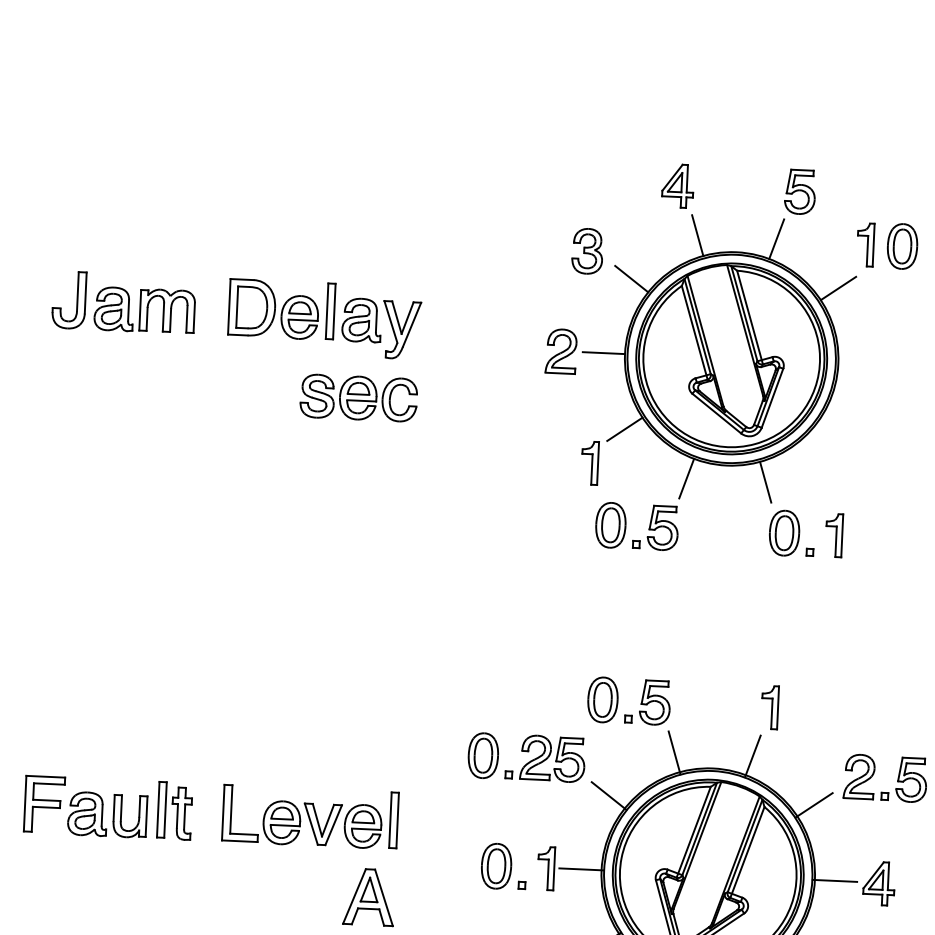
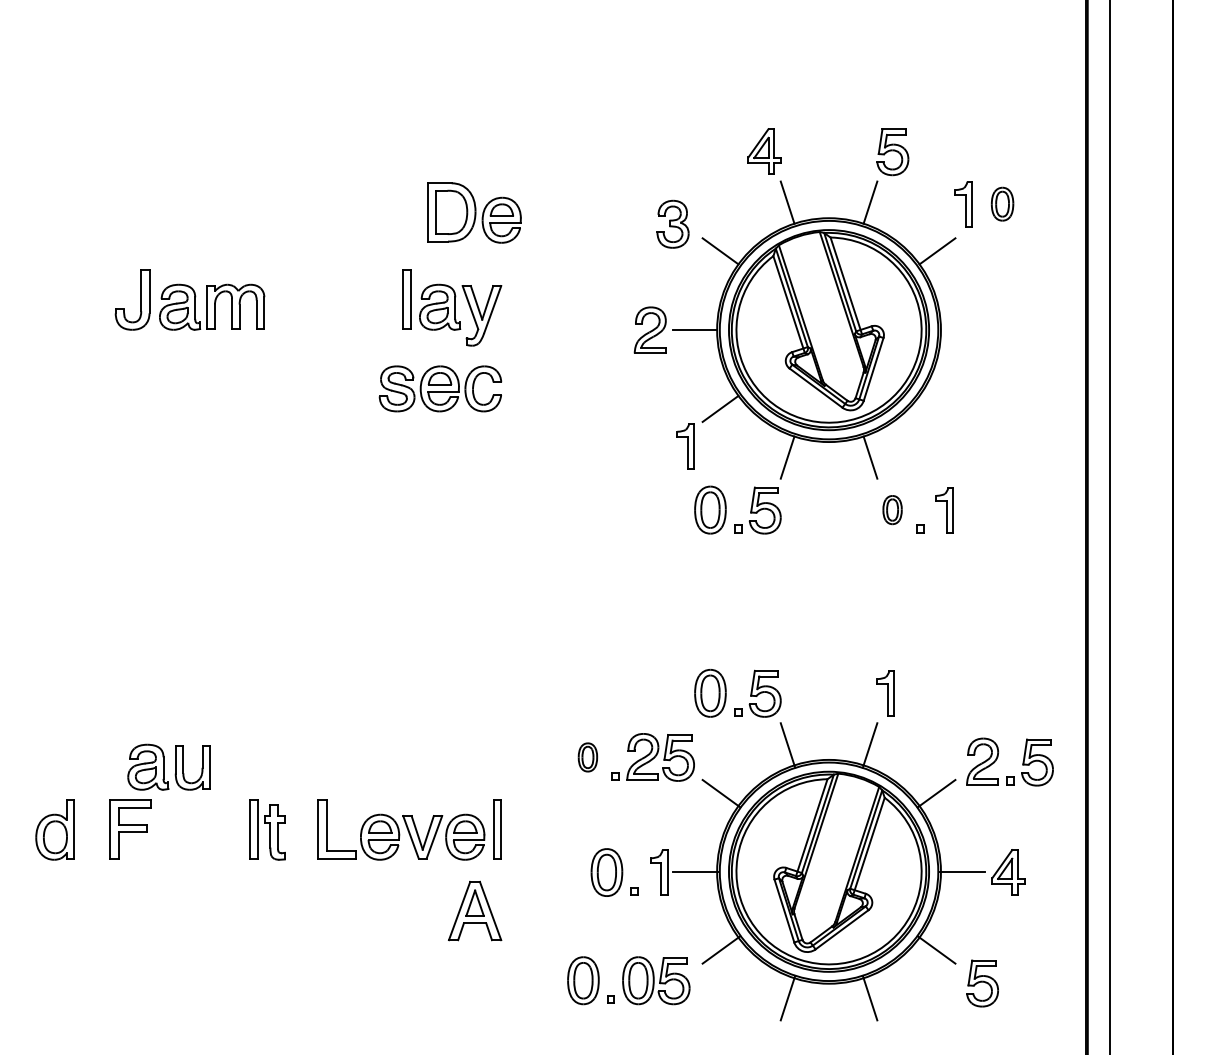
part: (902, 245) -> (1002, 203), size x0.7
part: (274, 308) -> (474, 212), moved
part: (784, 532) -> (892, 509), size x0.6
part: (482, 755) -> (587, 757), size x0.6
part: (106, 814) -> (168, 766), moved

